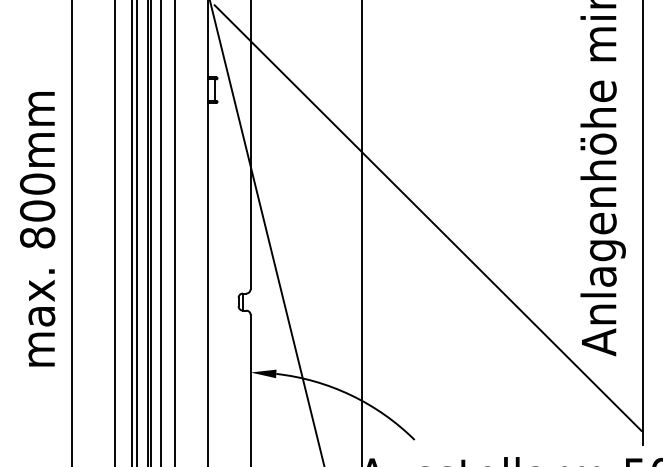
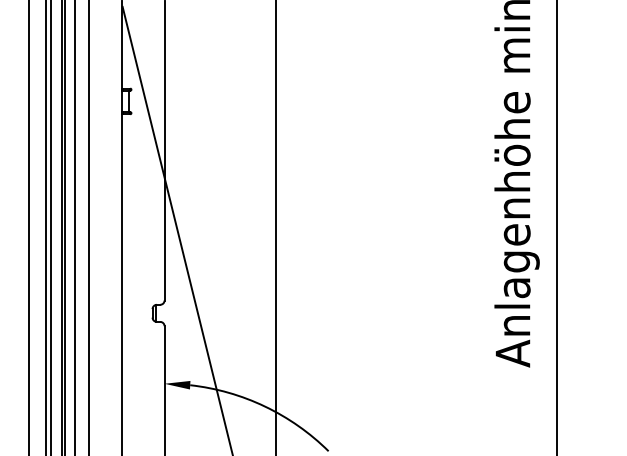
line: (427, 217) -> (341, 228), removed

